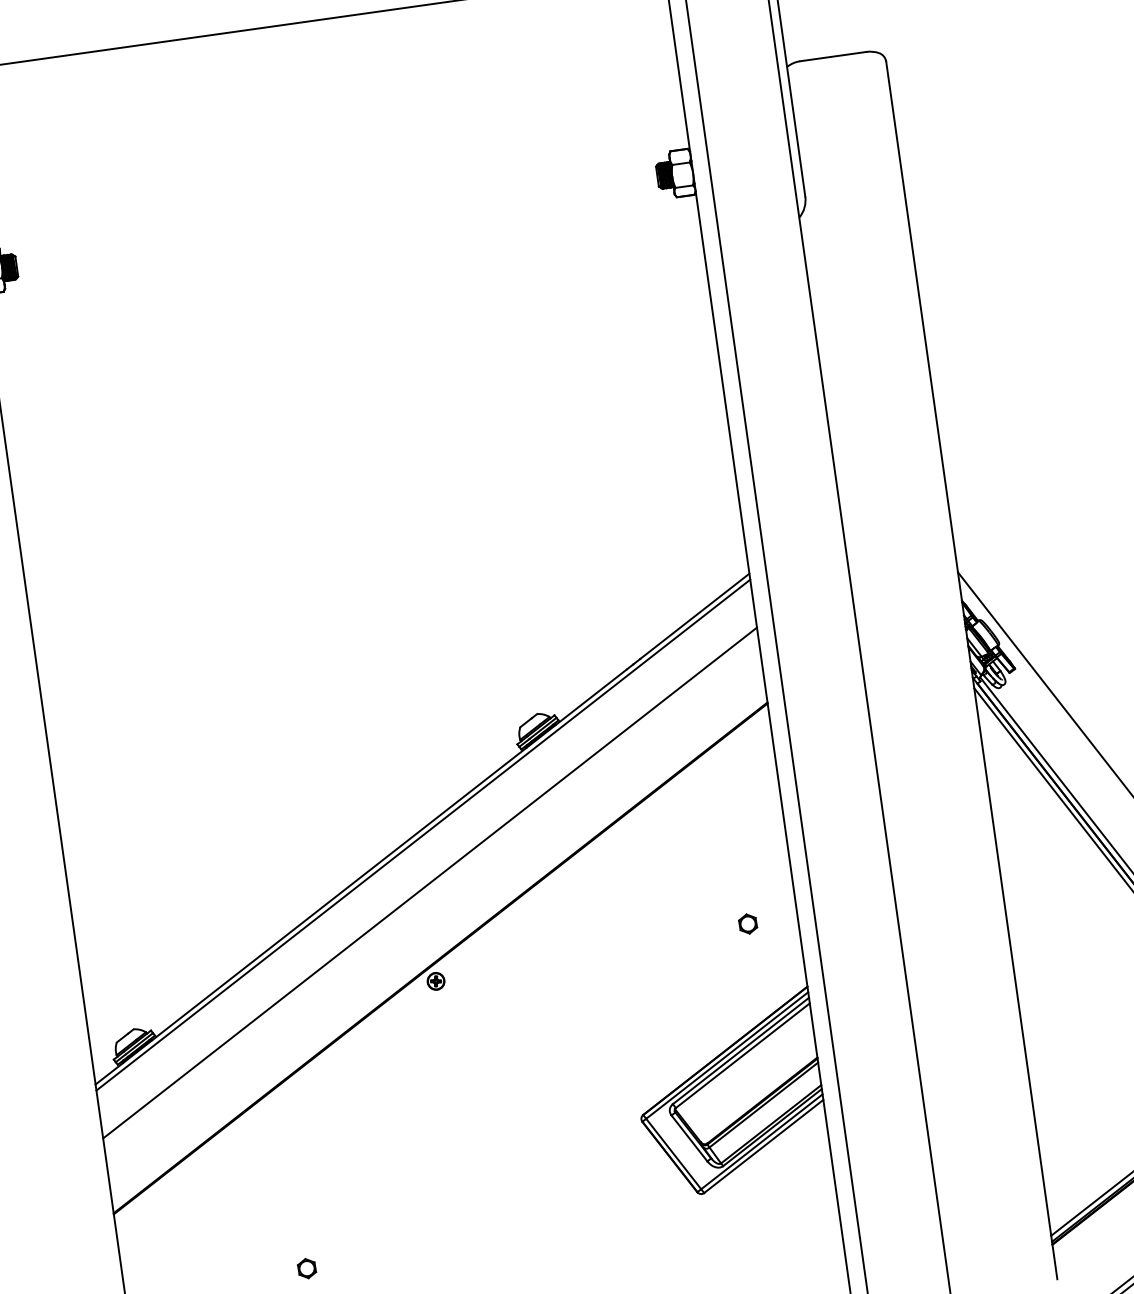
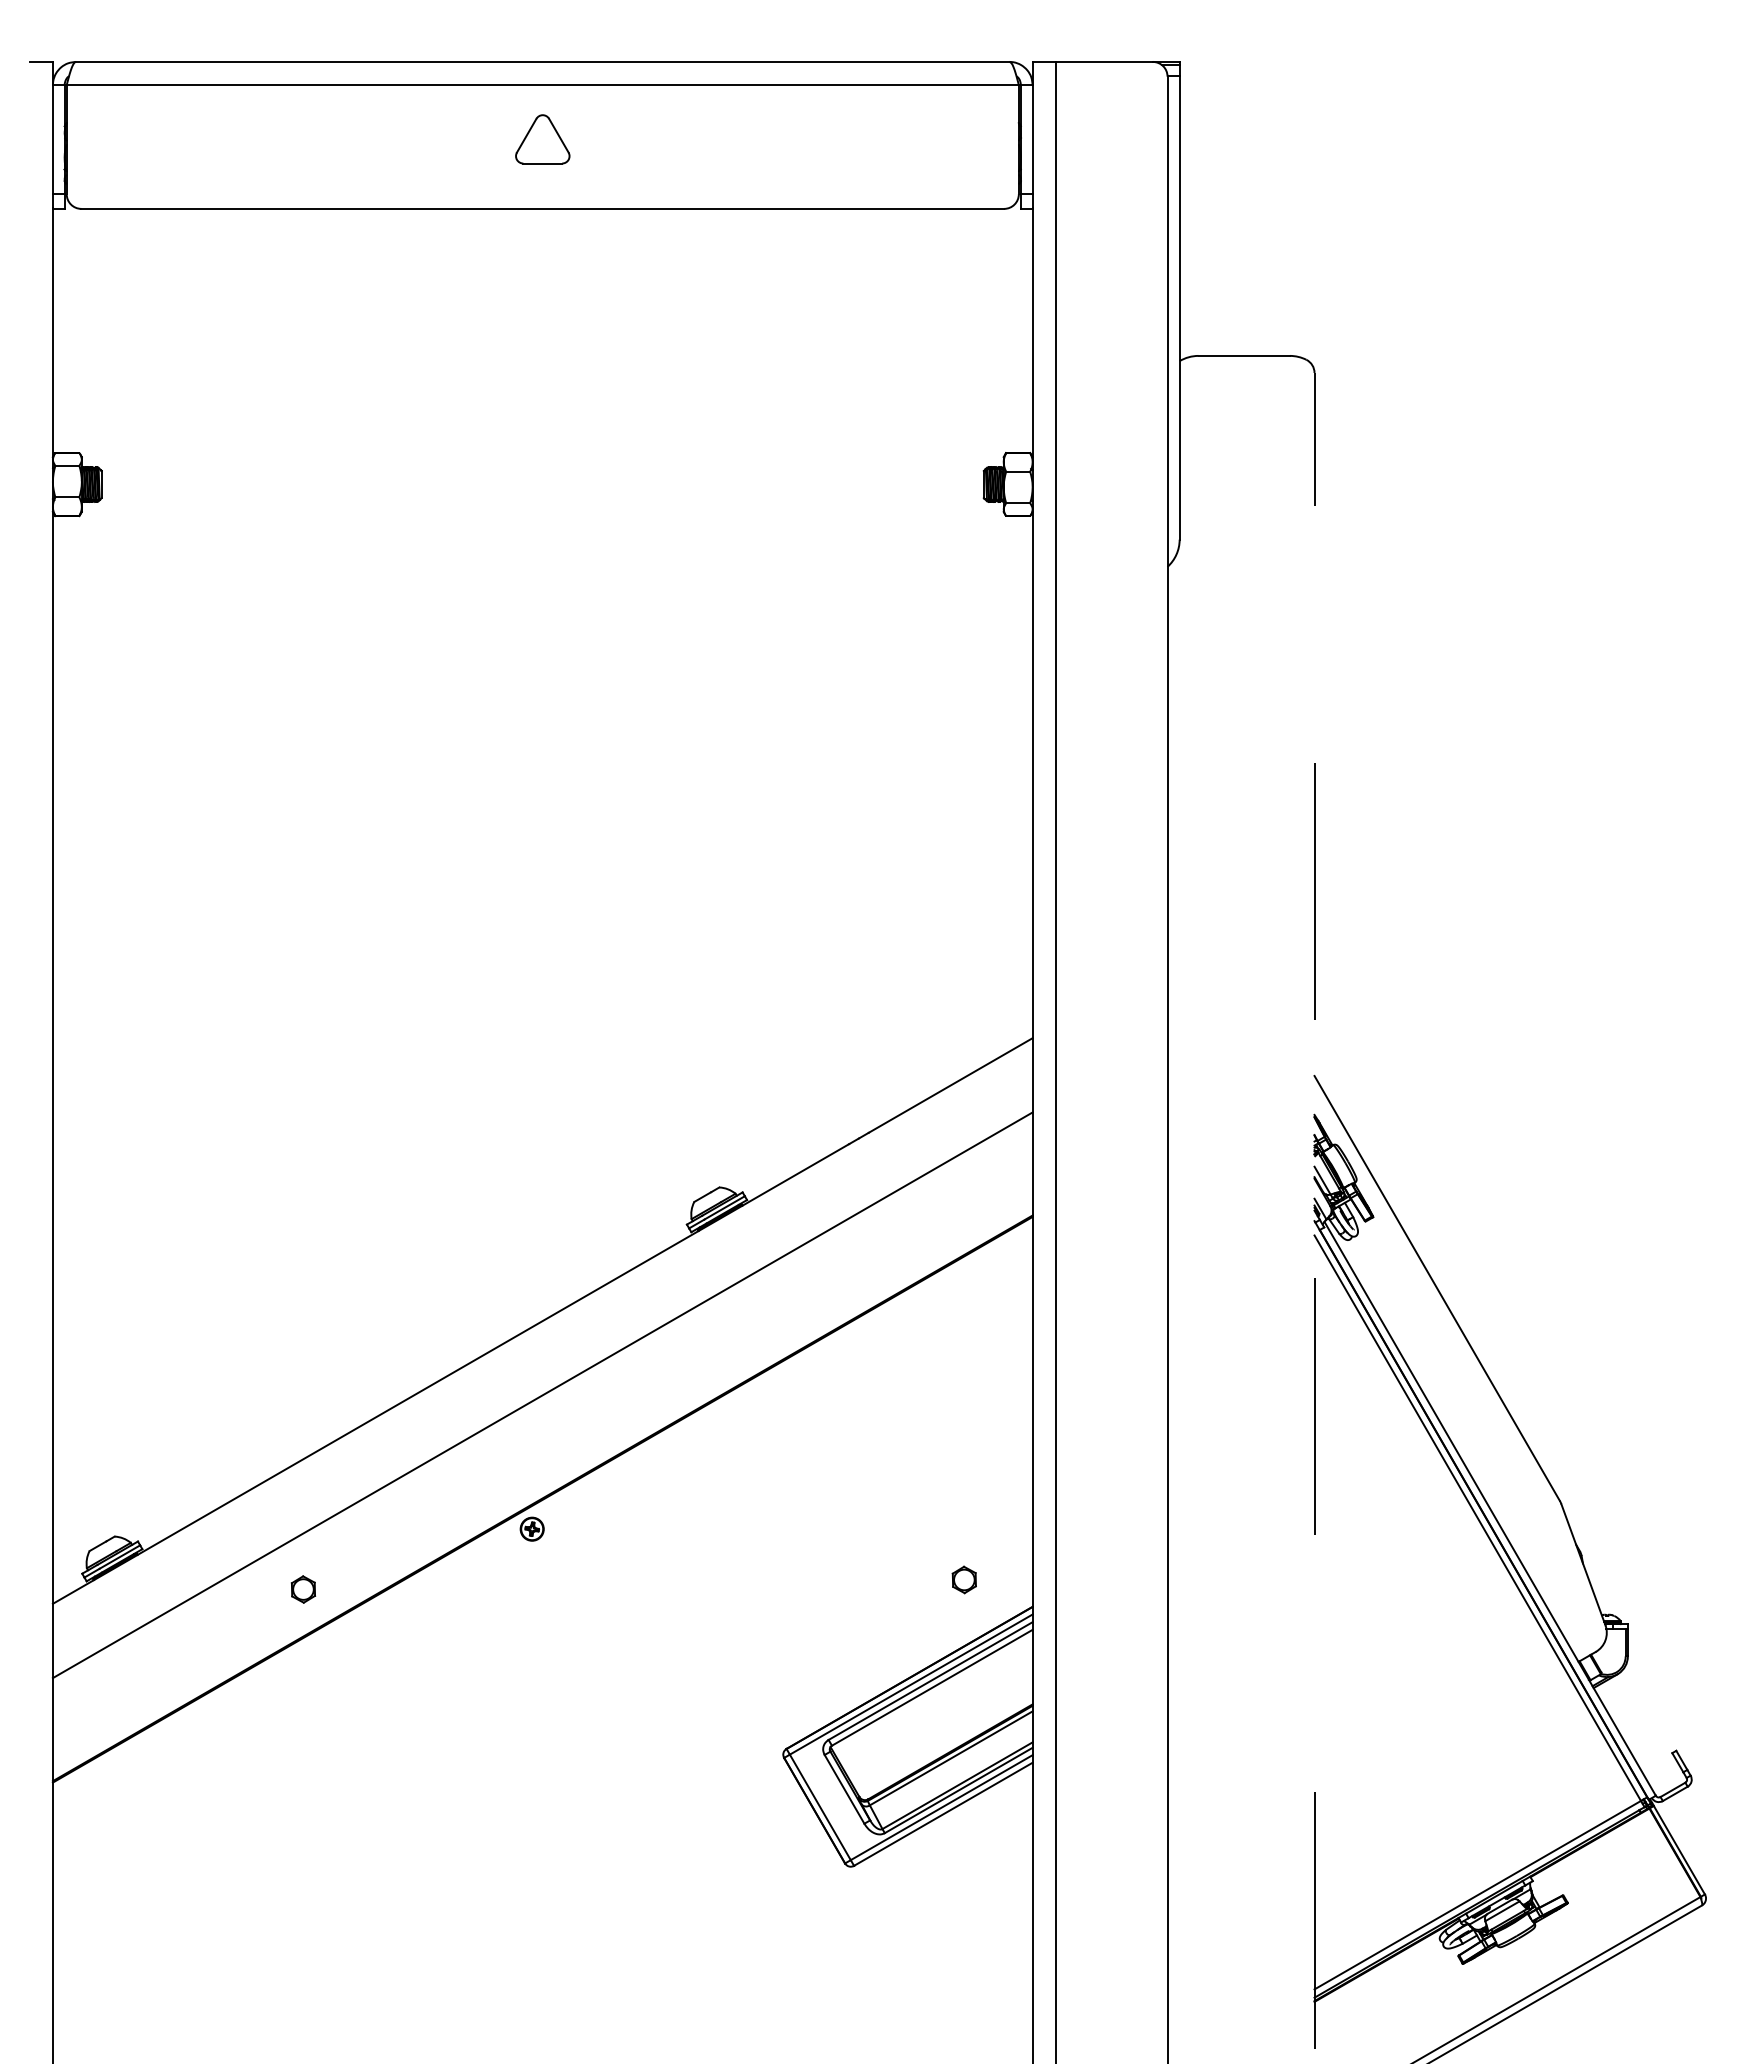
line: (971, 670) -> (1314, 1210), solid -> dashed
line: (423, 835) -> (542, 1329), removed
part: (747, 923) -> (963, 1579), moved
part: (307, 1268) -> (303, 1589), moved

